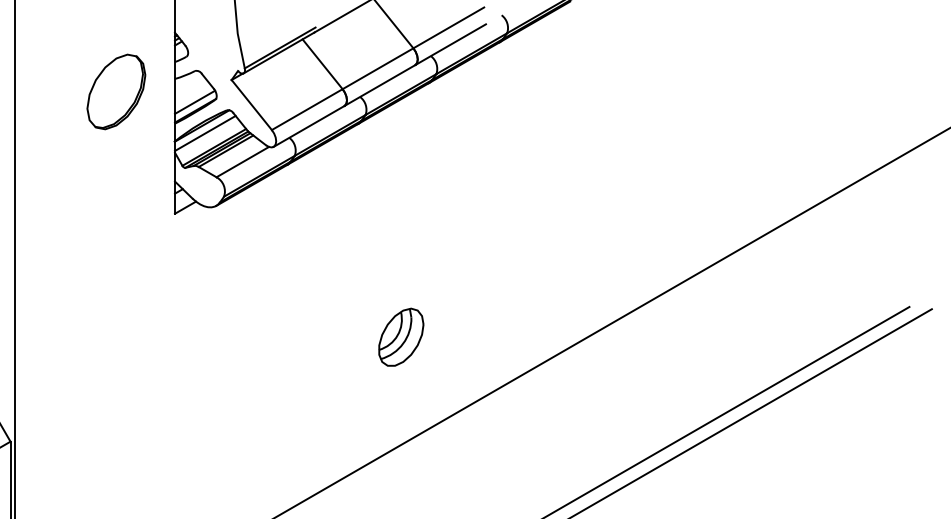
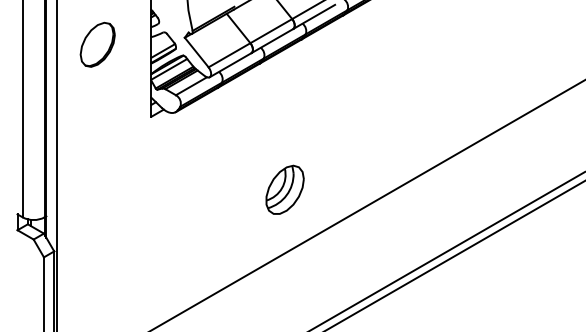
part: (115, 91) -> (97, 44), moved
part: (400, 336) -> (284, 189), size x1.43

